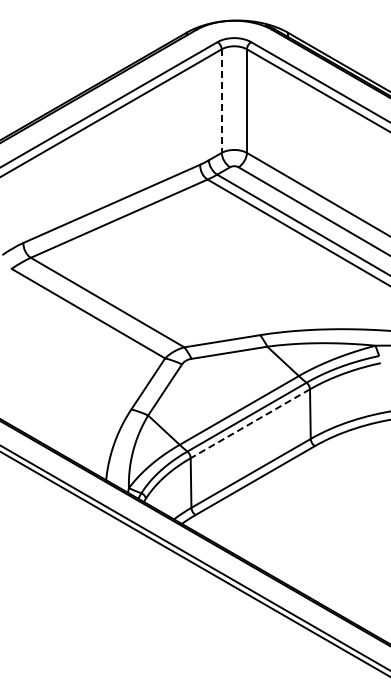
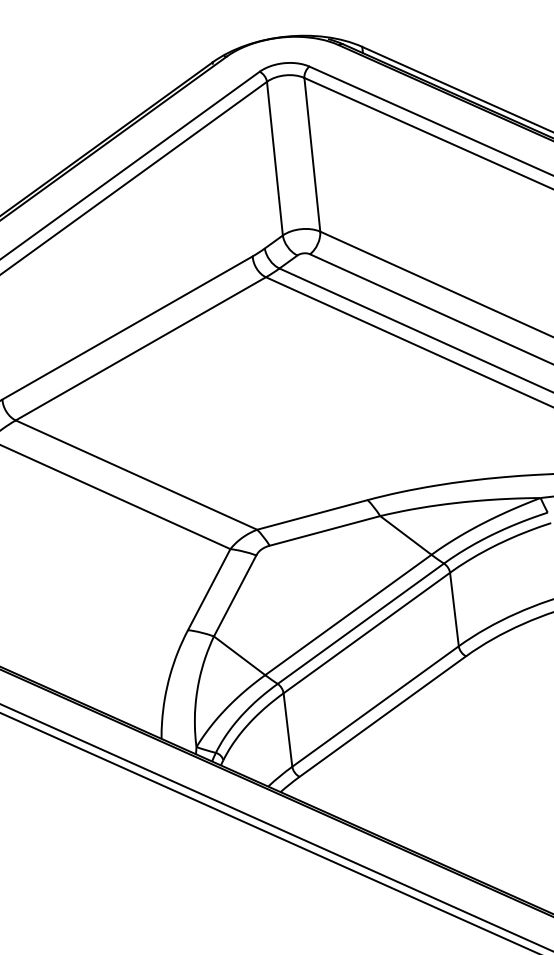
line: (221, 101) -> (274, 159), dashed -> solid
line: (250, 423) -> (367, 632), dashed -> solid

